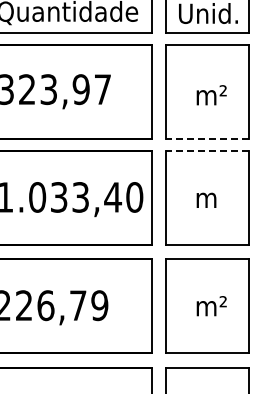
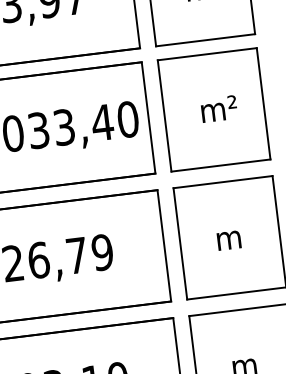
line: (207, 139) -> (205, 40), dashed -> solid
line: (207, 151) -> (207, 54), dashed -> solid
text: (222, 193) -> (231, 102), m -> m²
text: (222, 301) -> (246, 229), m² -> m

